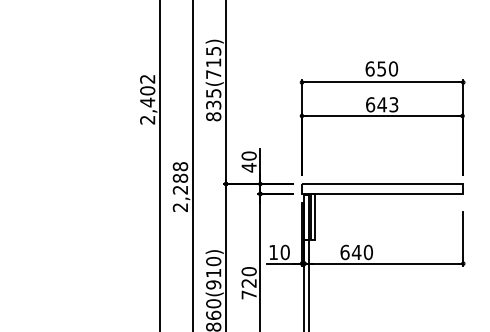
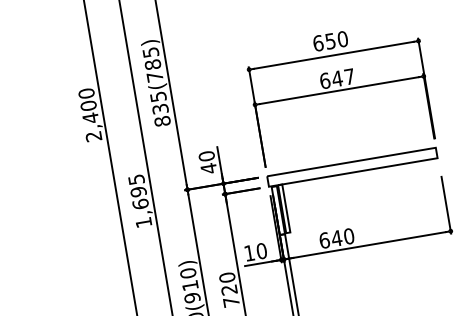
text: (213, 62) -> (152, 64), 835(715) -> 835(785)
text: (147, 78) -> (86, 92), 2,402 -> 2,400
text: (393, 104) -> (349, 76), 643 -> 647
text: (180, 186) -> (140, 200), 2,288 -> 1,695

